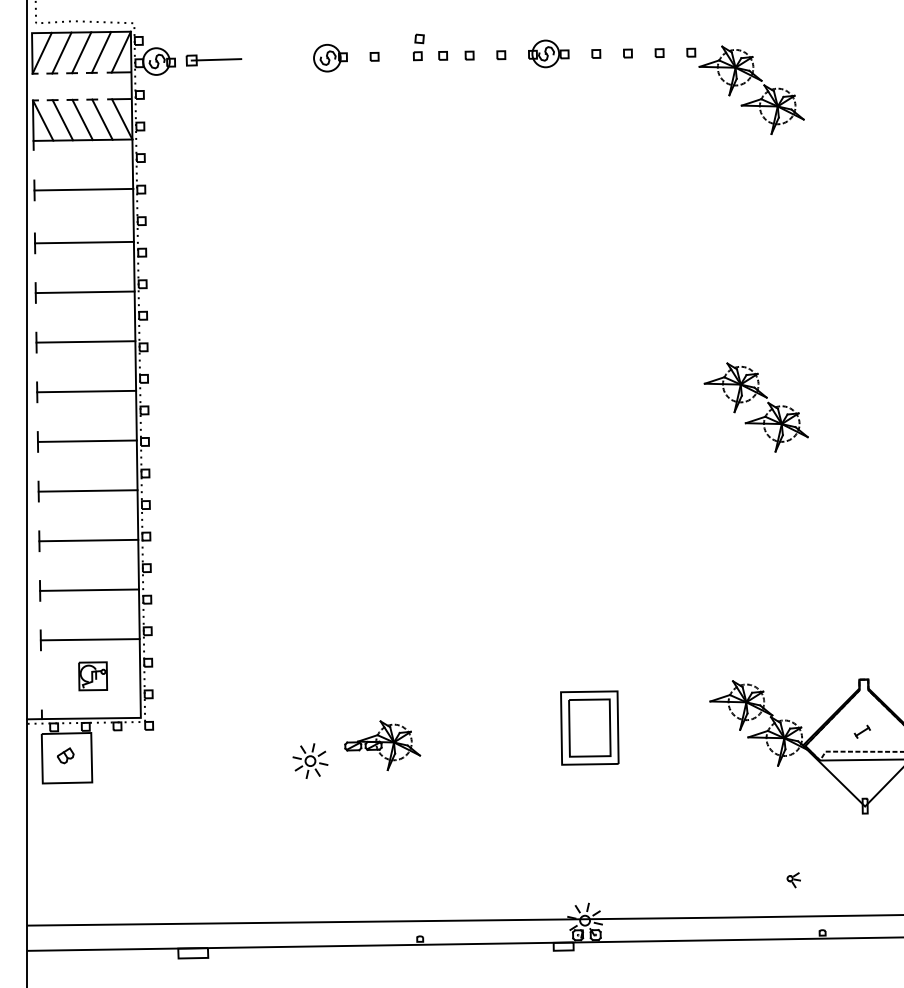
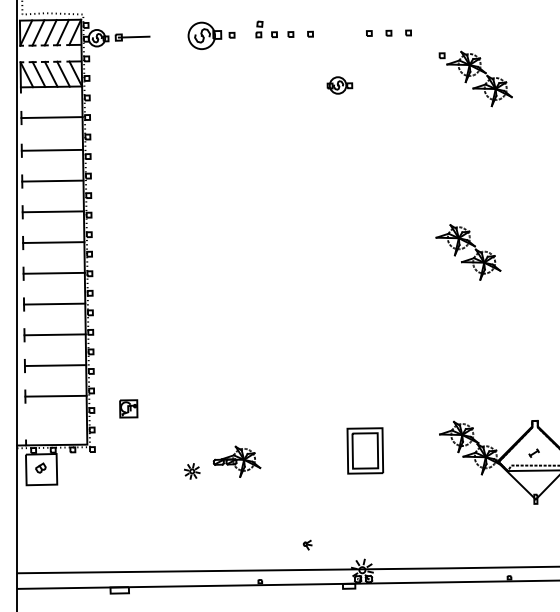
part: (548, 53) -> (339, 85), moved
part: (330, 58) -> (204, 36), size x1.6
part: (745, 89) -> (475, 78), moved
part: (92, 675) -> (128, 408), moved
part: (309, 761) -> (191, 471), size x0.7
part: (793, 879) -> (307, 544), moved

